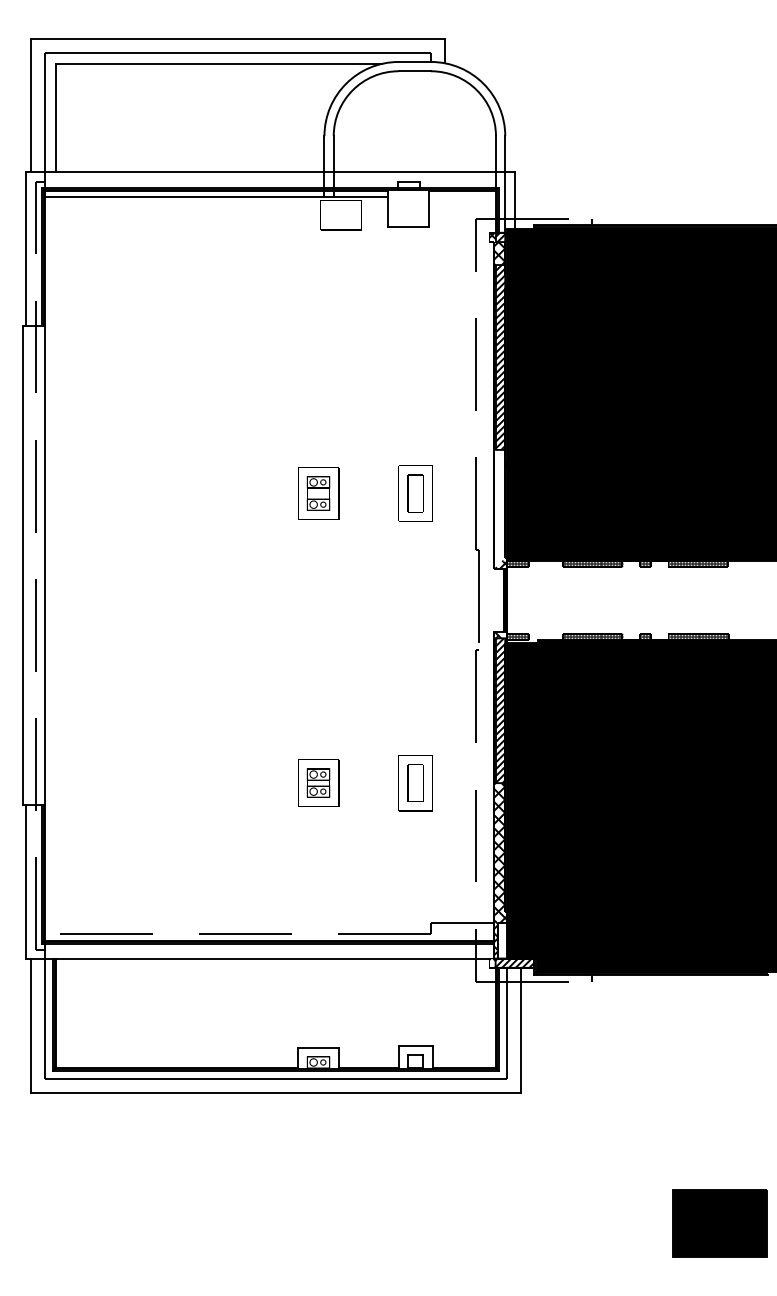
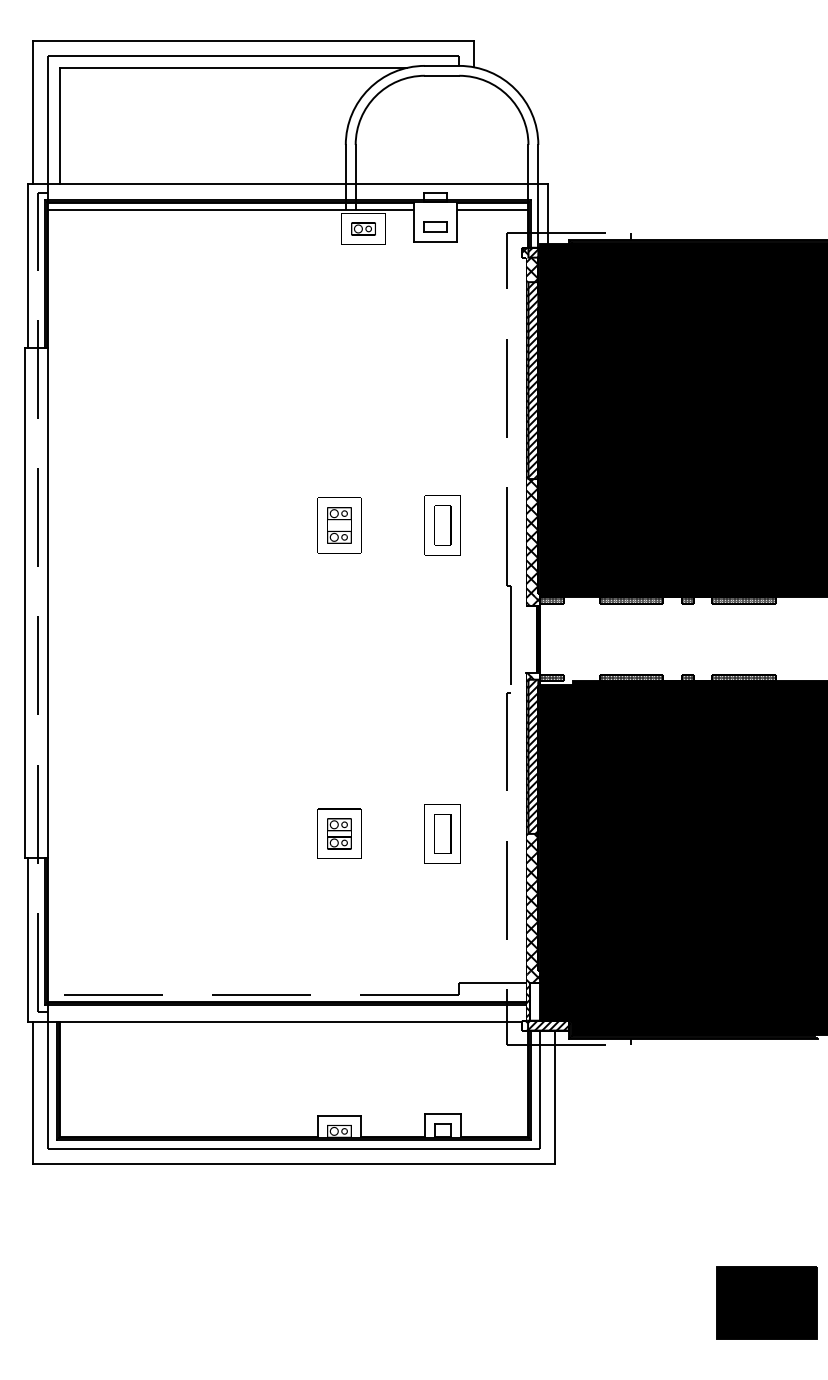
line: (462, 197) -> (492, 210), added
part: (408, 212) -> (435, 226), added
part: (341, 214) -> (363, 228), added
hatch: (499, 508) -> (532, 541), added

